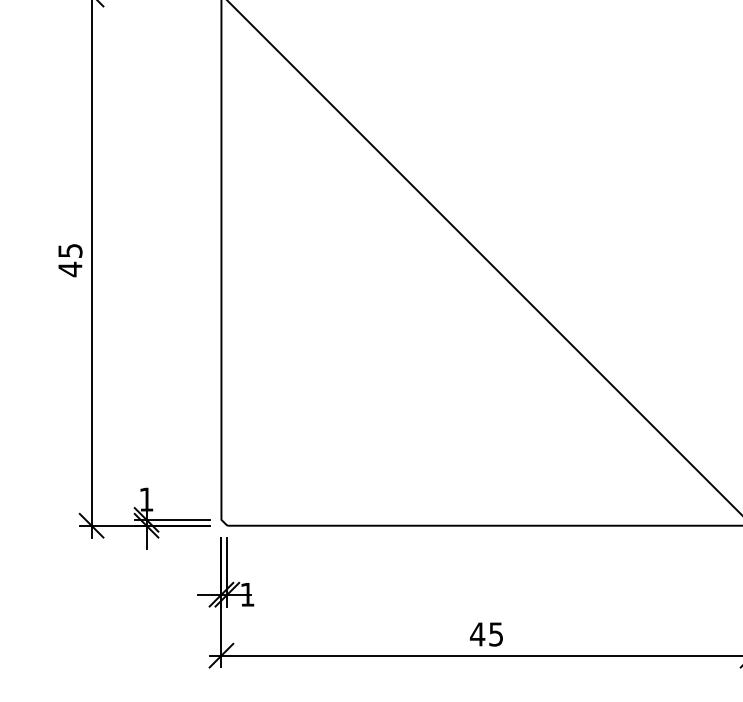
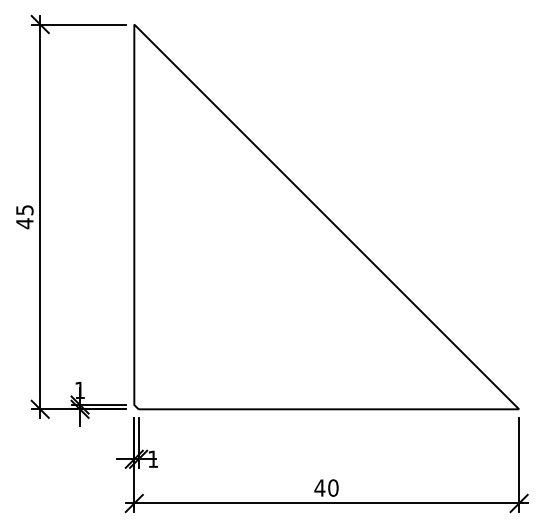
text: (496, 633) -> (333, 487), 45 -> 40

